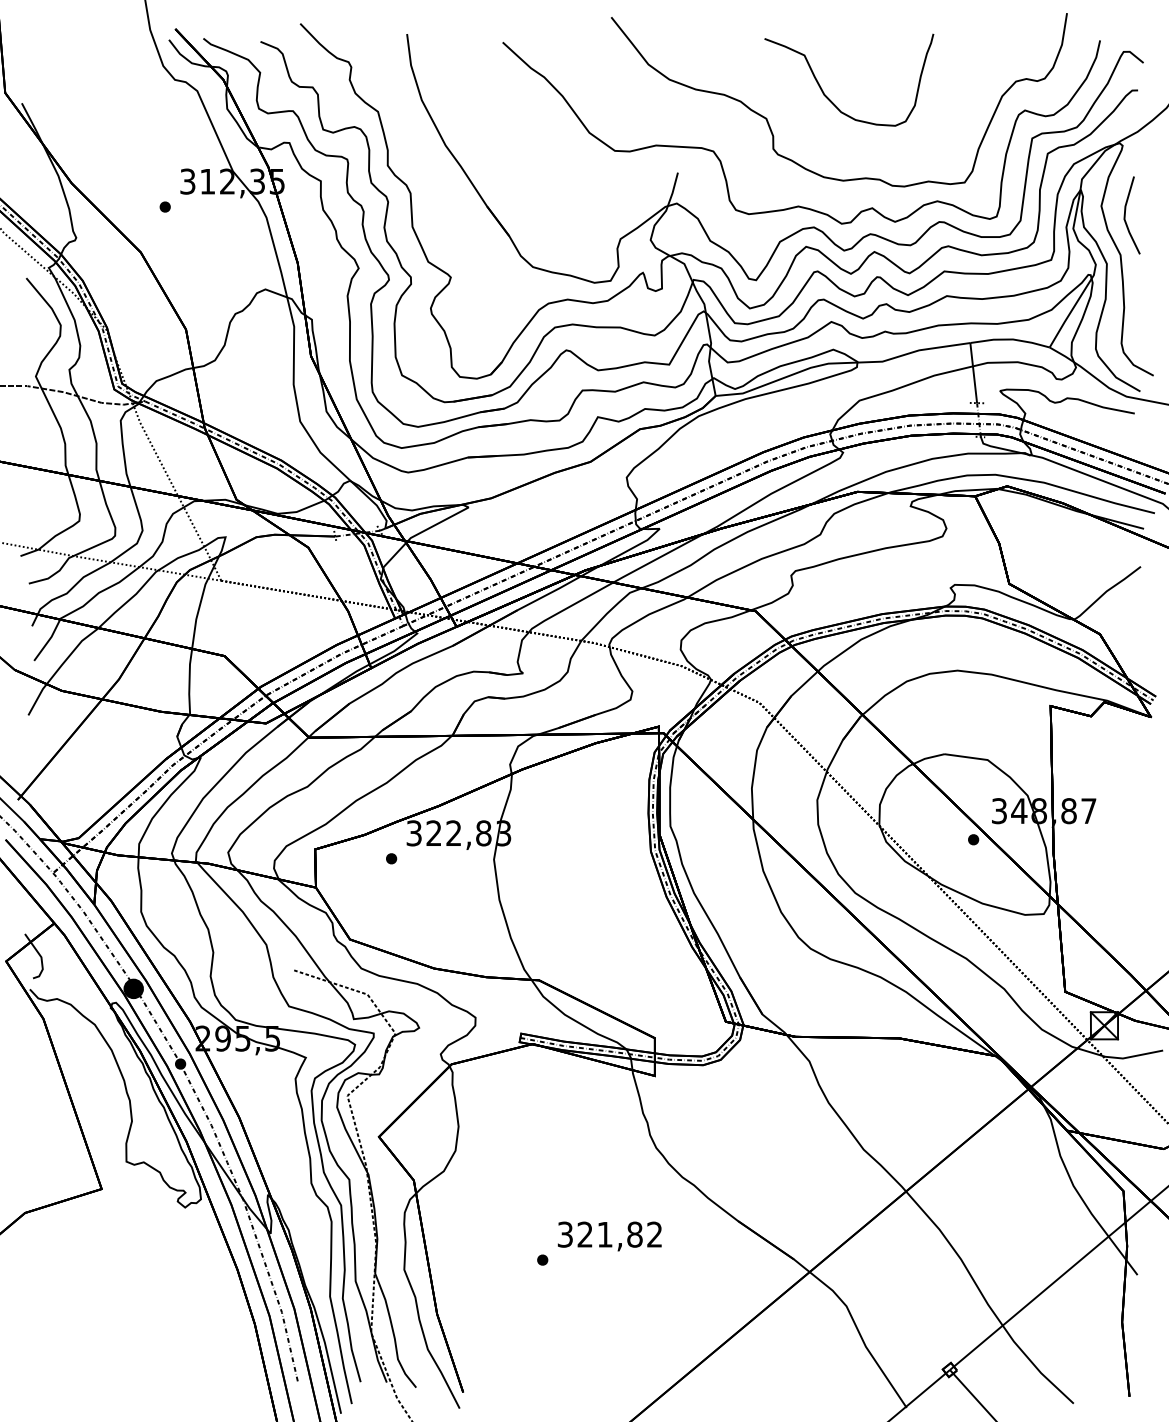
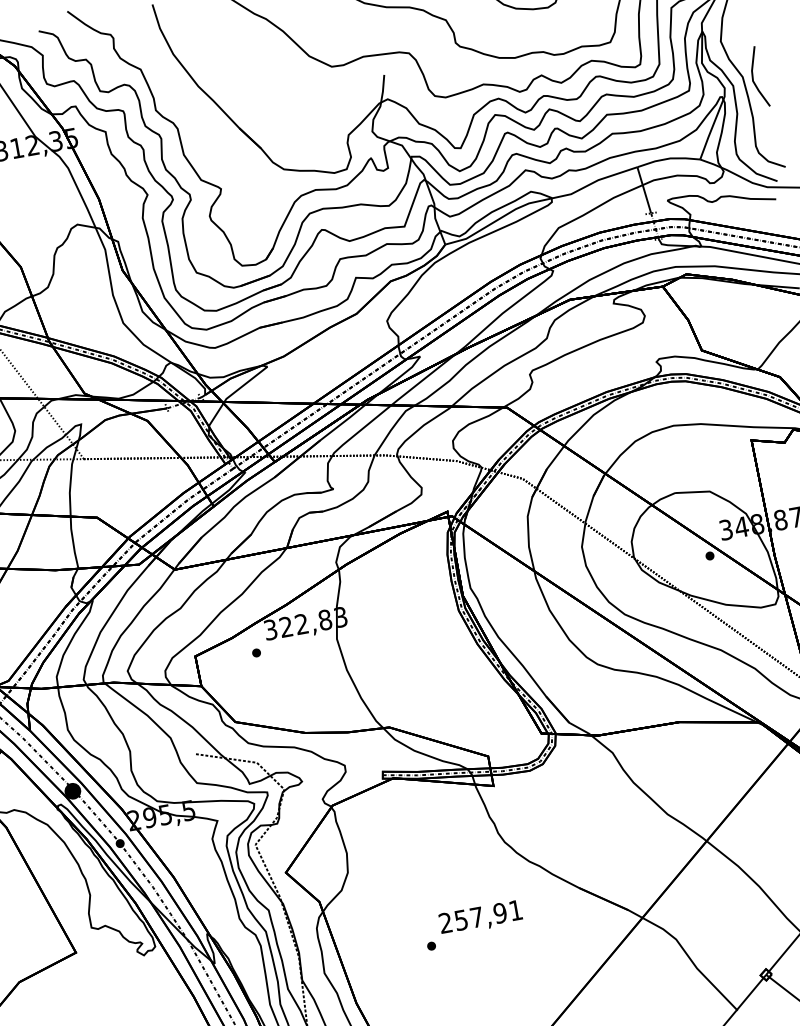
line: (1125, 215) -> (753, 77), moved
text: (609, 1234) -> (480, 916), 321,82 -> 257,91

